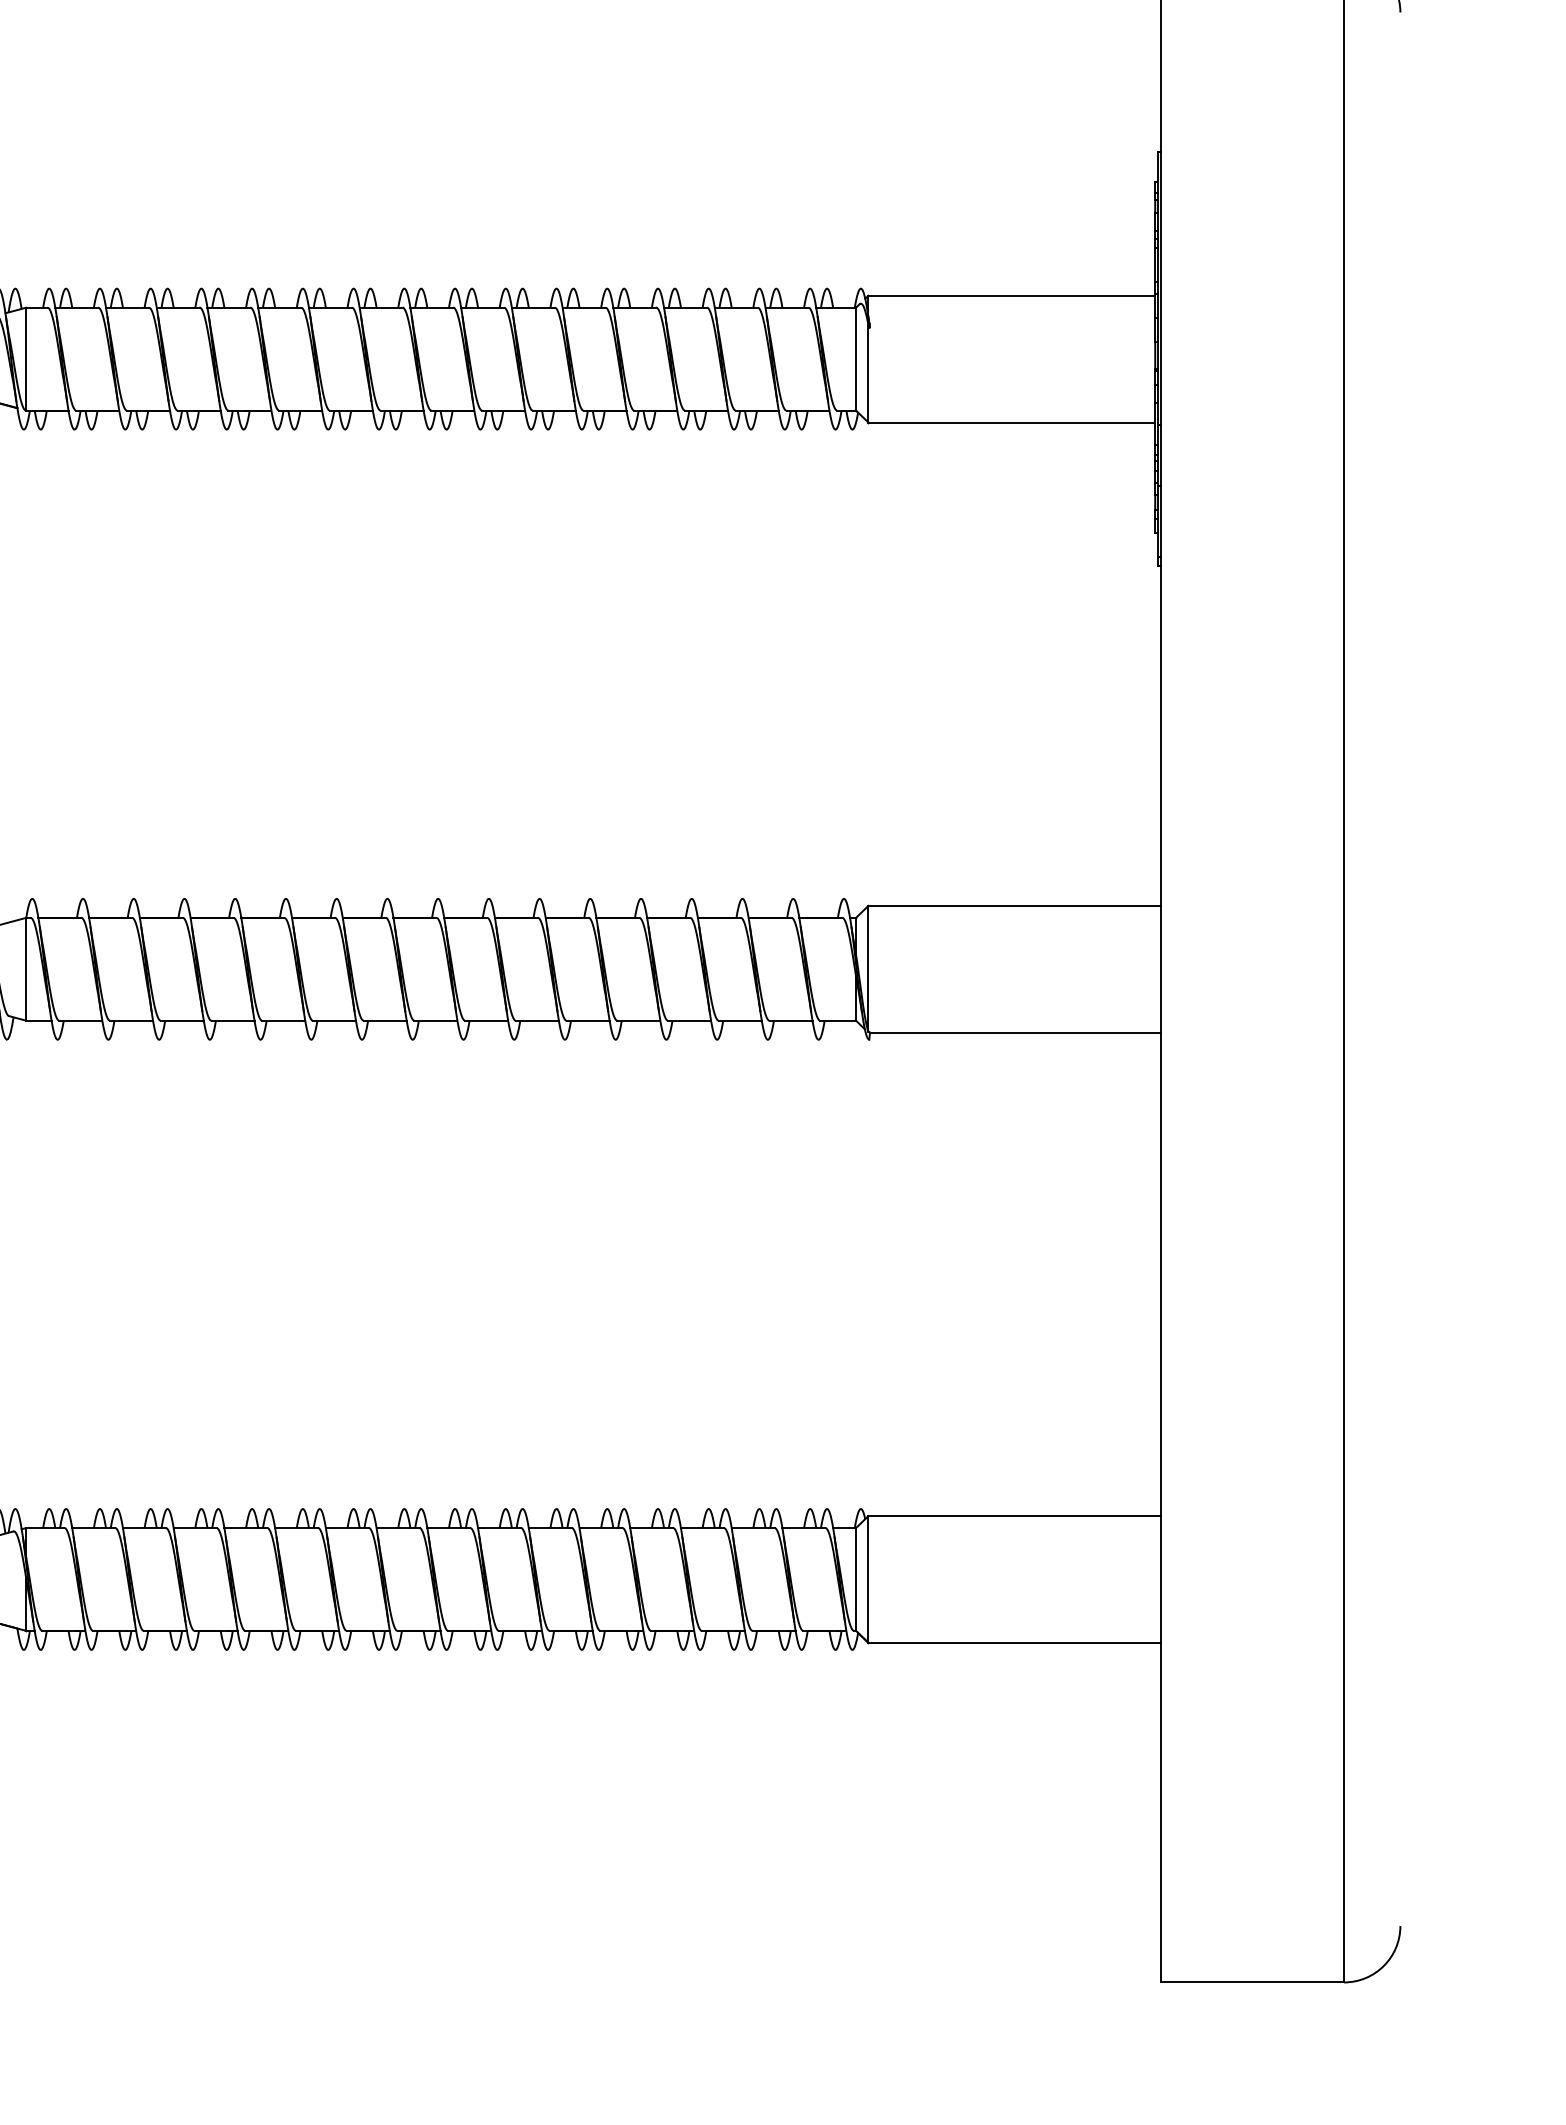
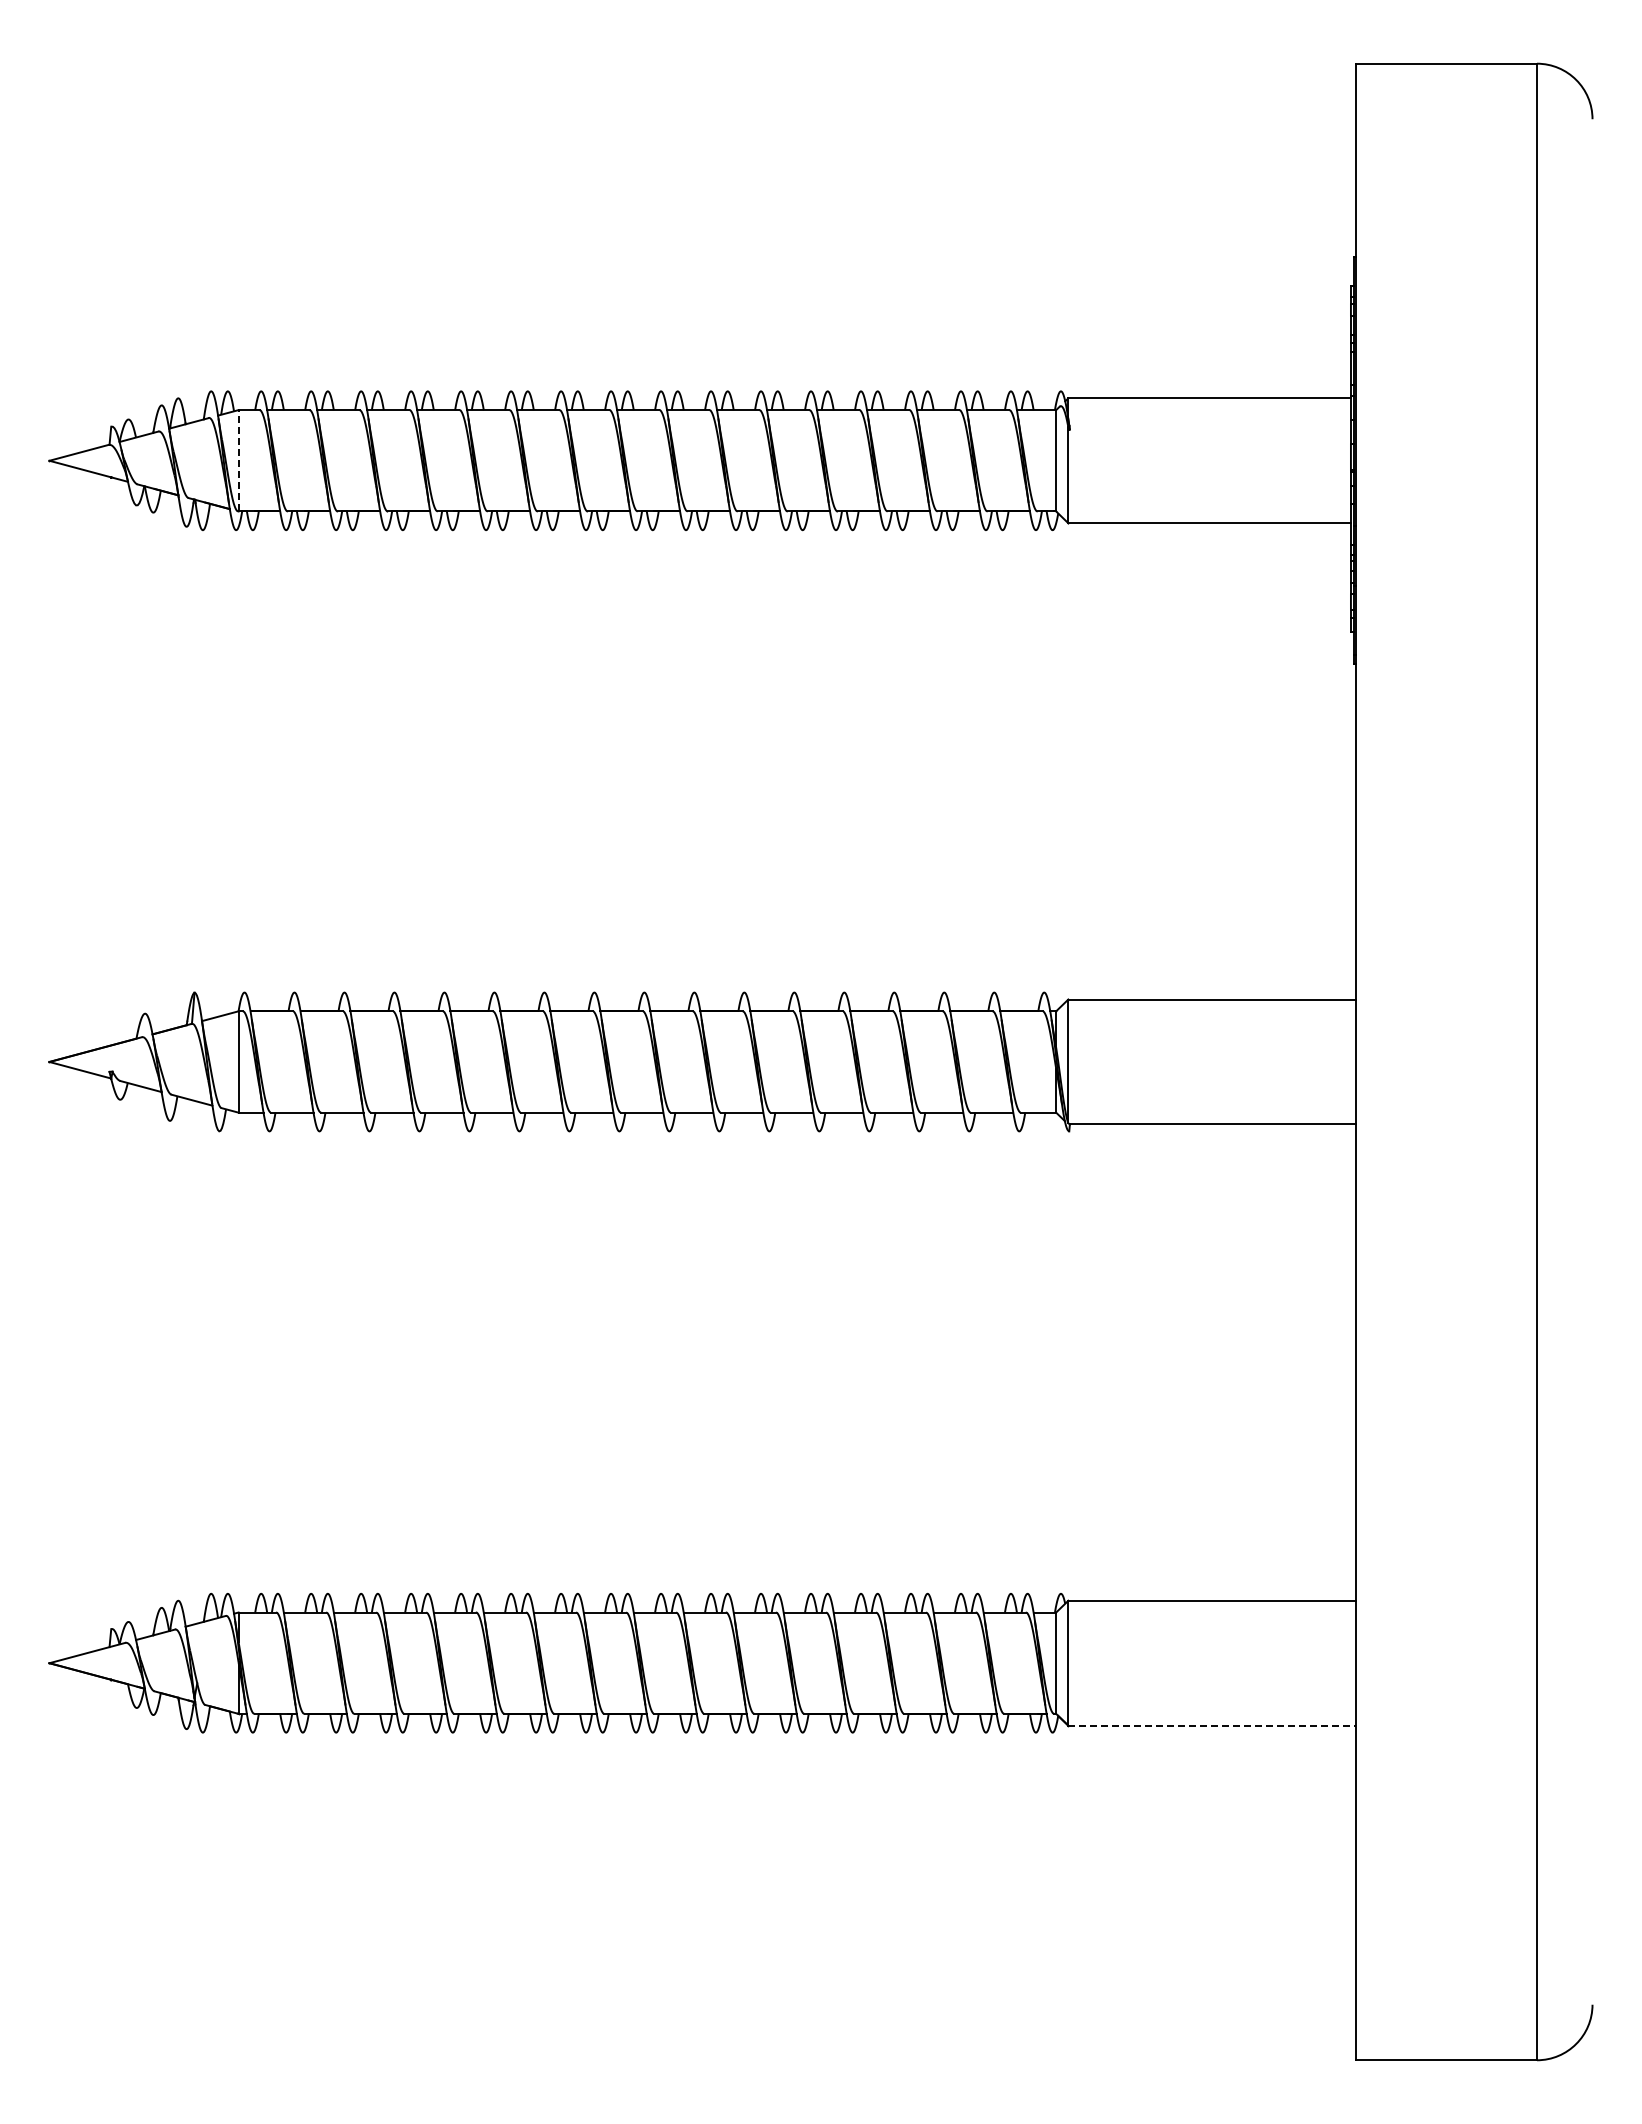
line: (26, 358) -> (238, 460), solid -> dashed
line: (1014, 1642) -> (1212, 1725), solid -> dashed

